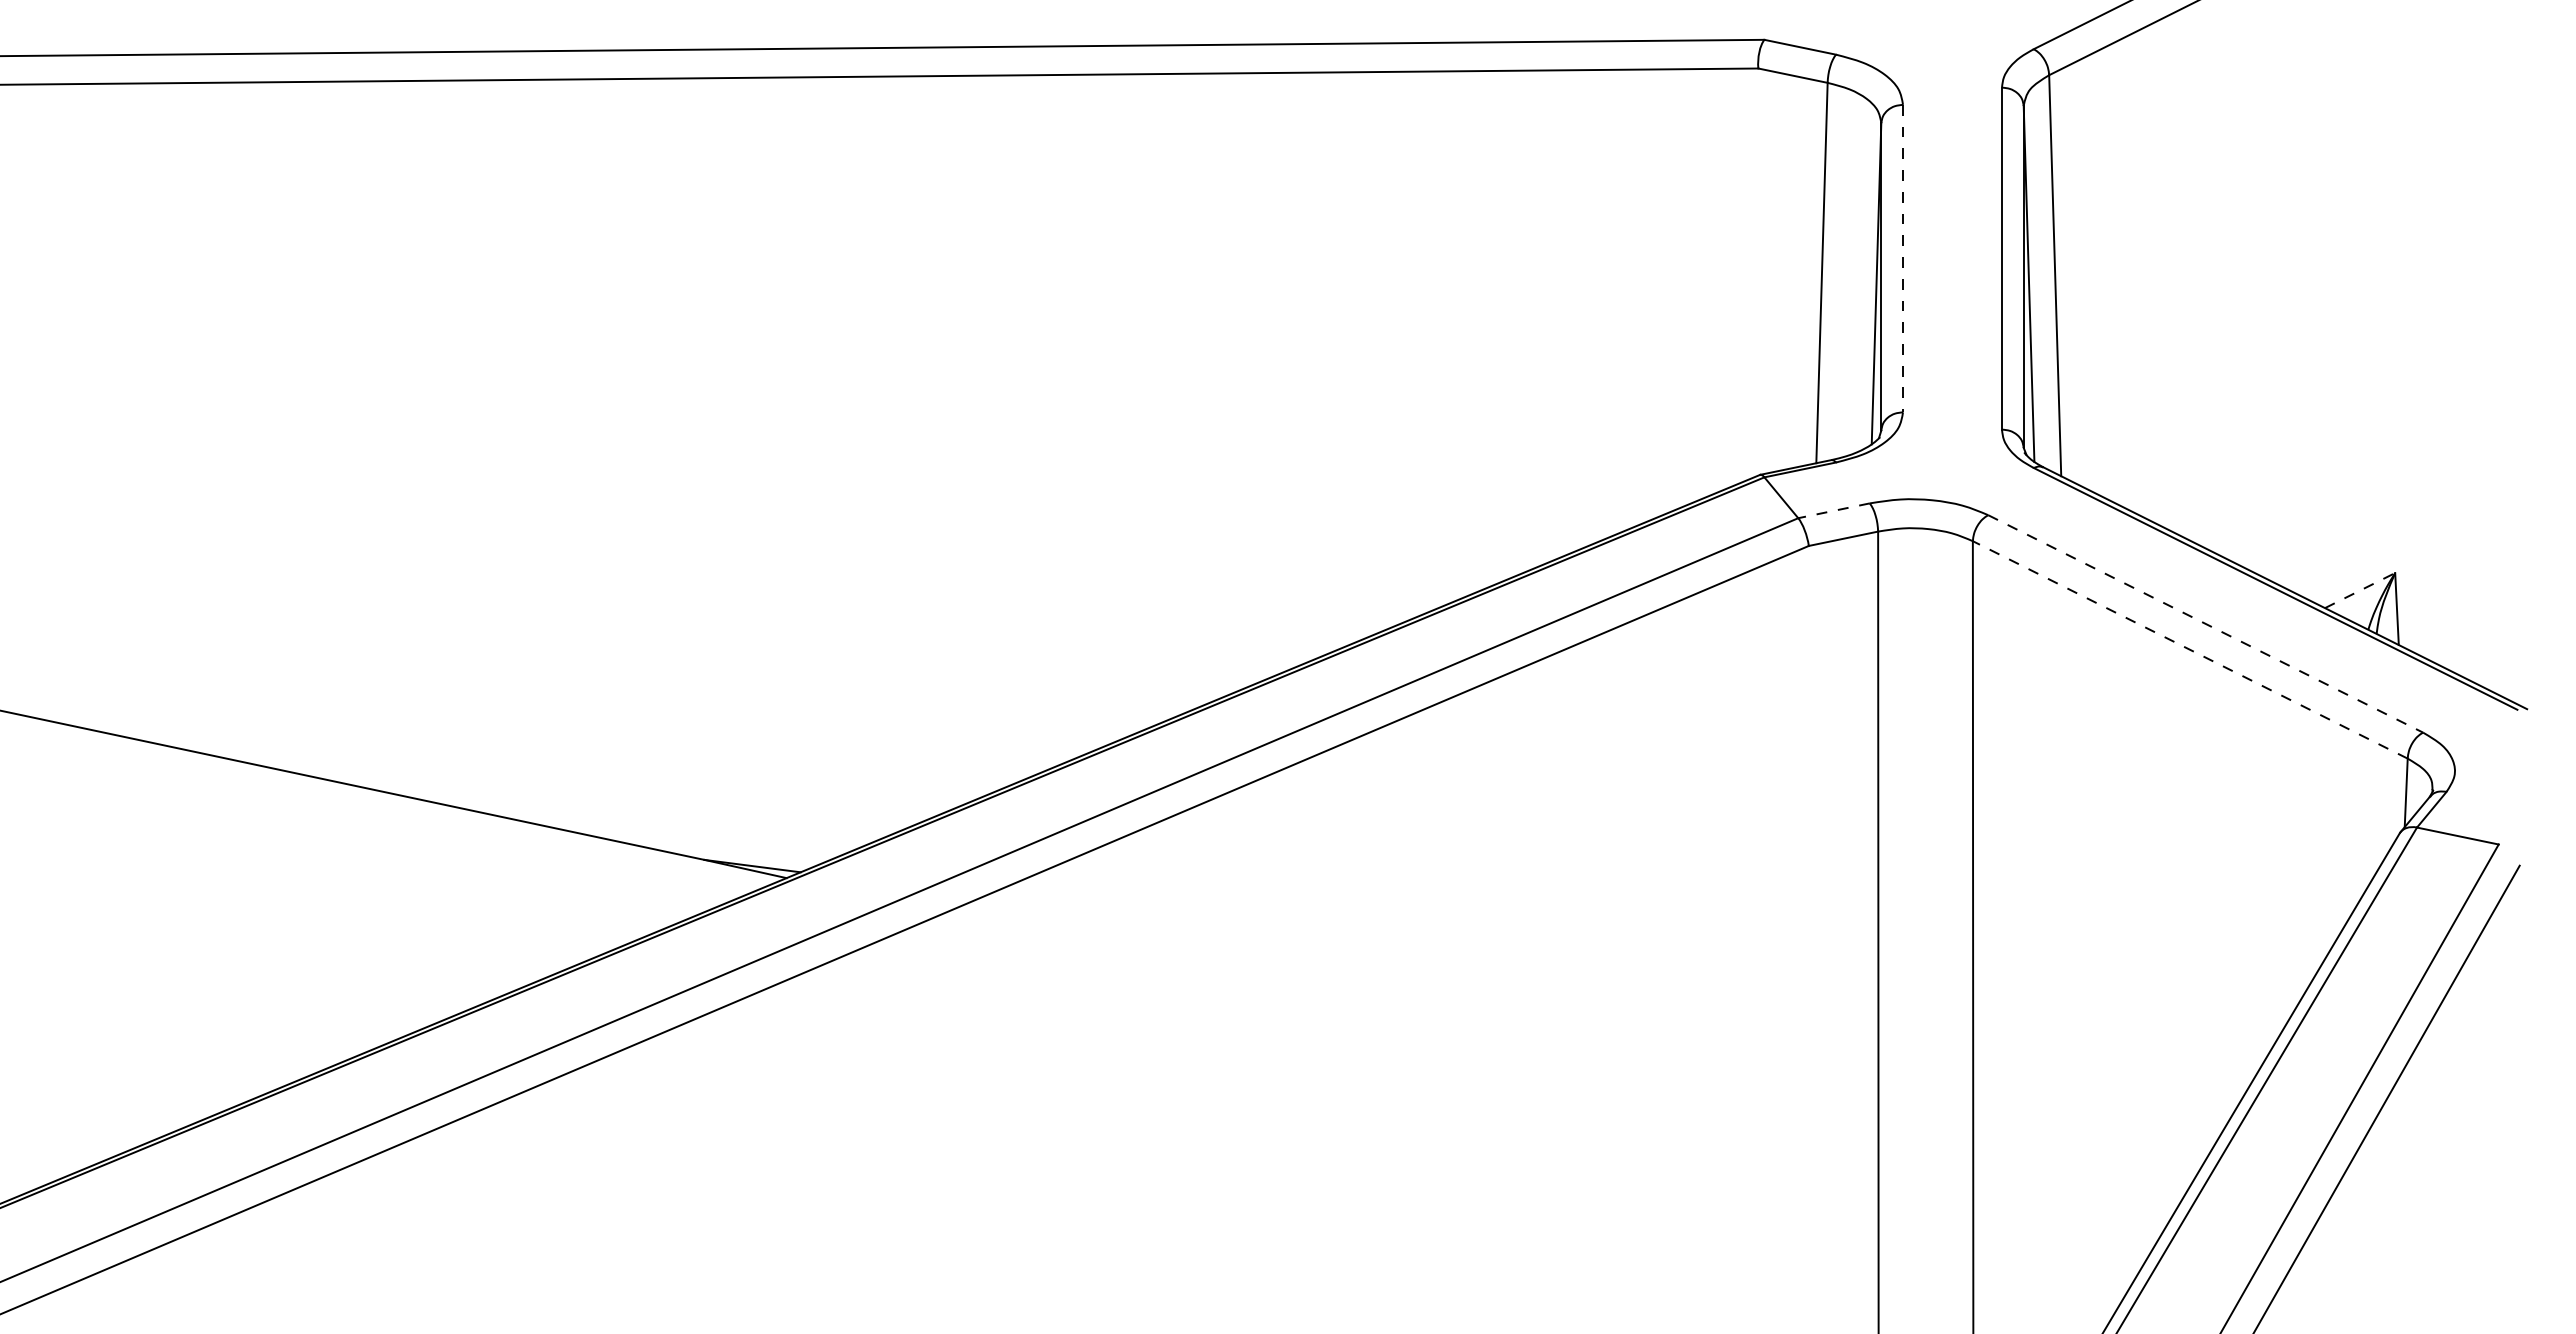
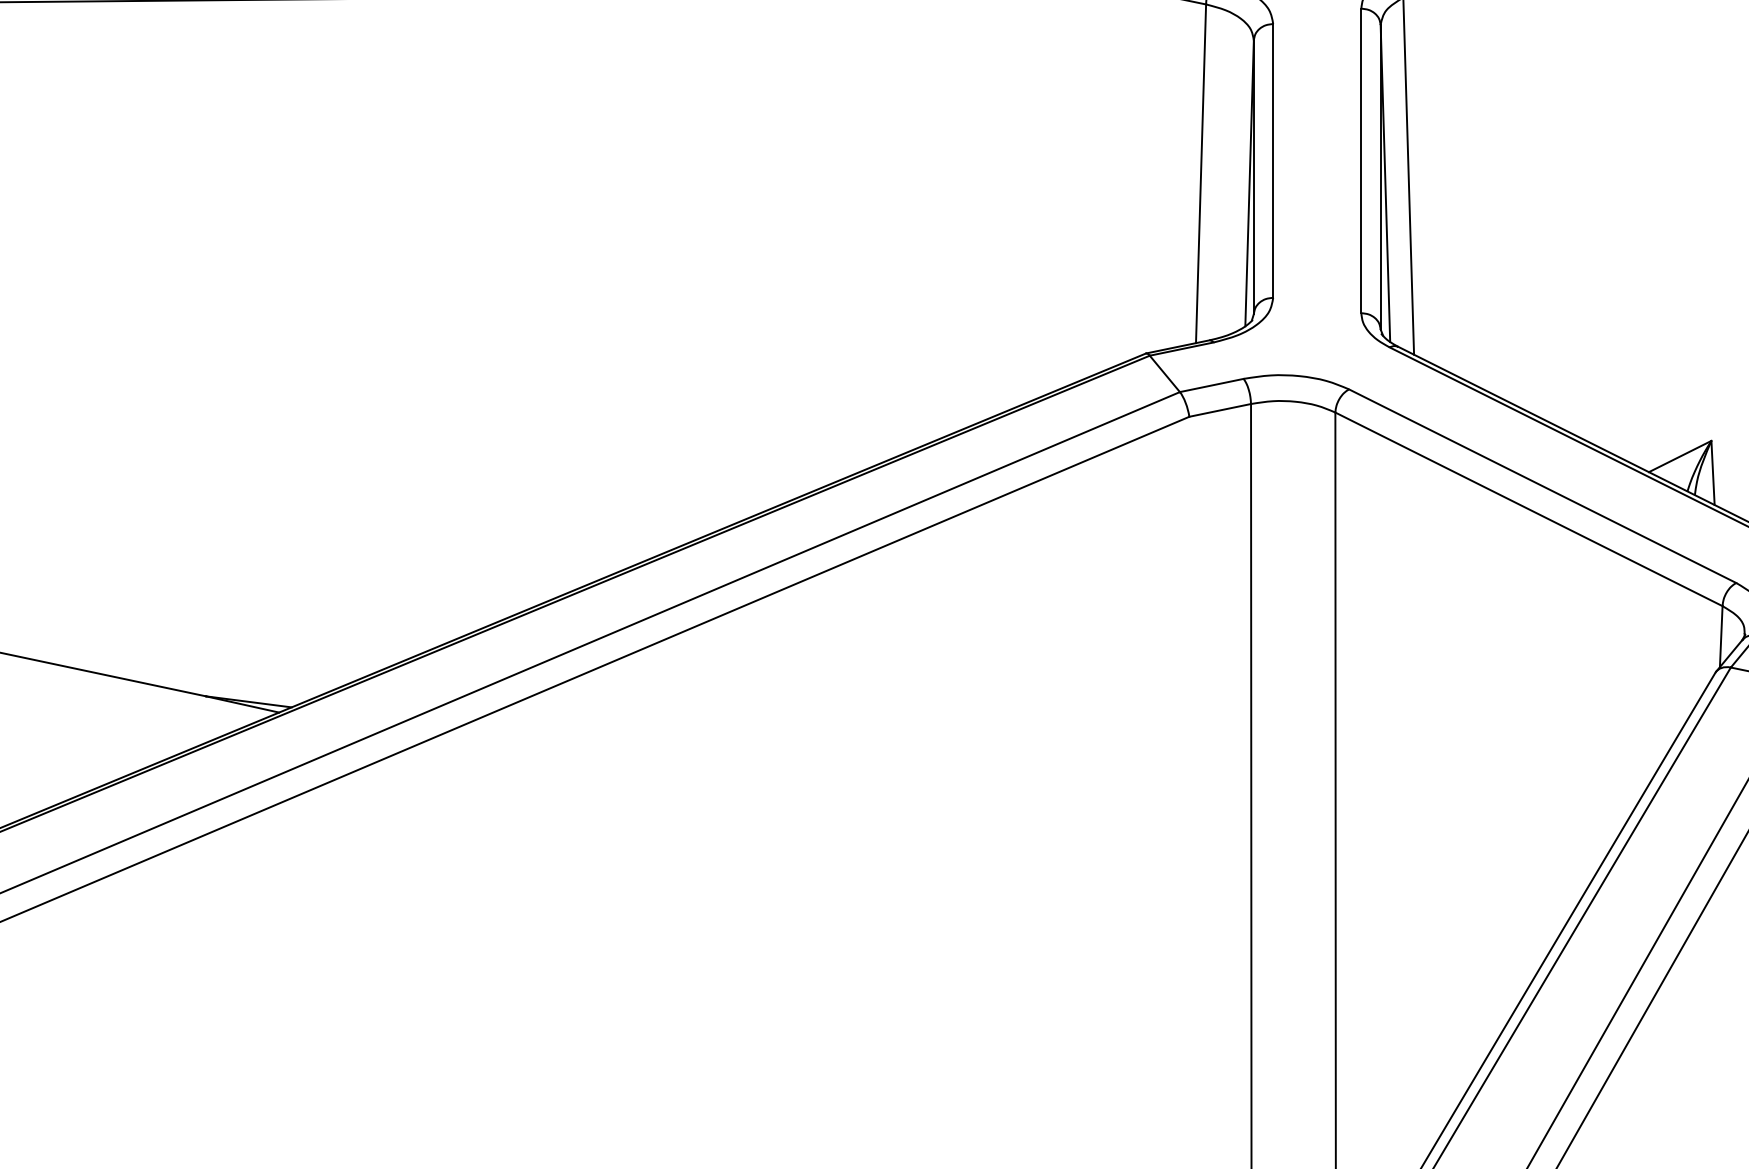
line: (1903, 258) -> (1273, 160), dashed -> solid
line: (1834, 510) -> (1212, 385), dashed -> solid
line: (2360, 590) -> (1680, 456), dashed -> solid
line: (2206, 624) -> (1543, 486), dashed -> solid
line: (2189, 649) -> (1528, 508), dashed -> solid

